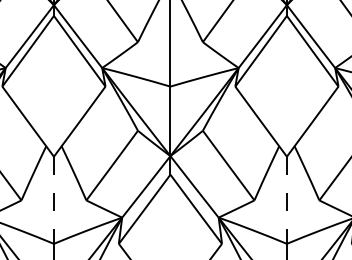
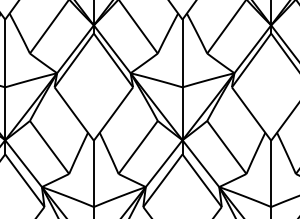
line: (53, 201) -> (93, 174), dashed -> solid
line: (287, 201) -> (271, 174), dashed -> solid

